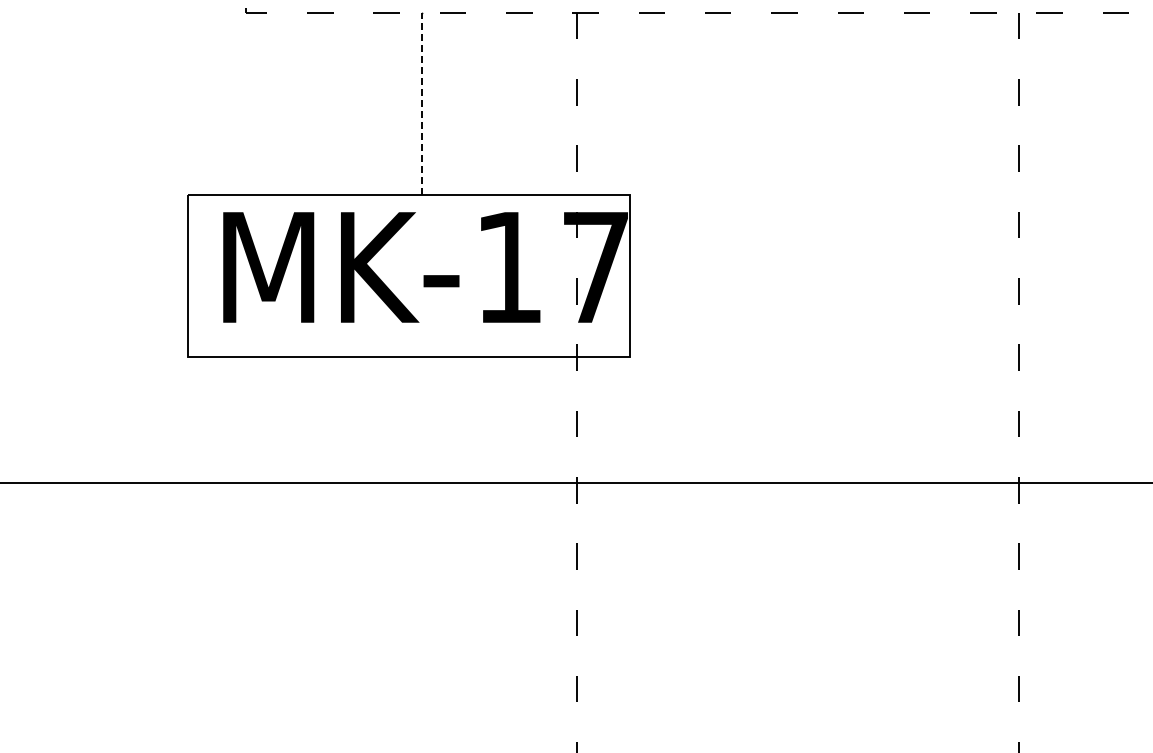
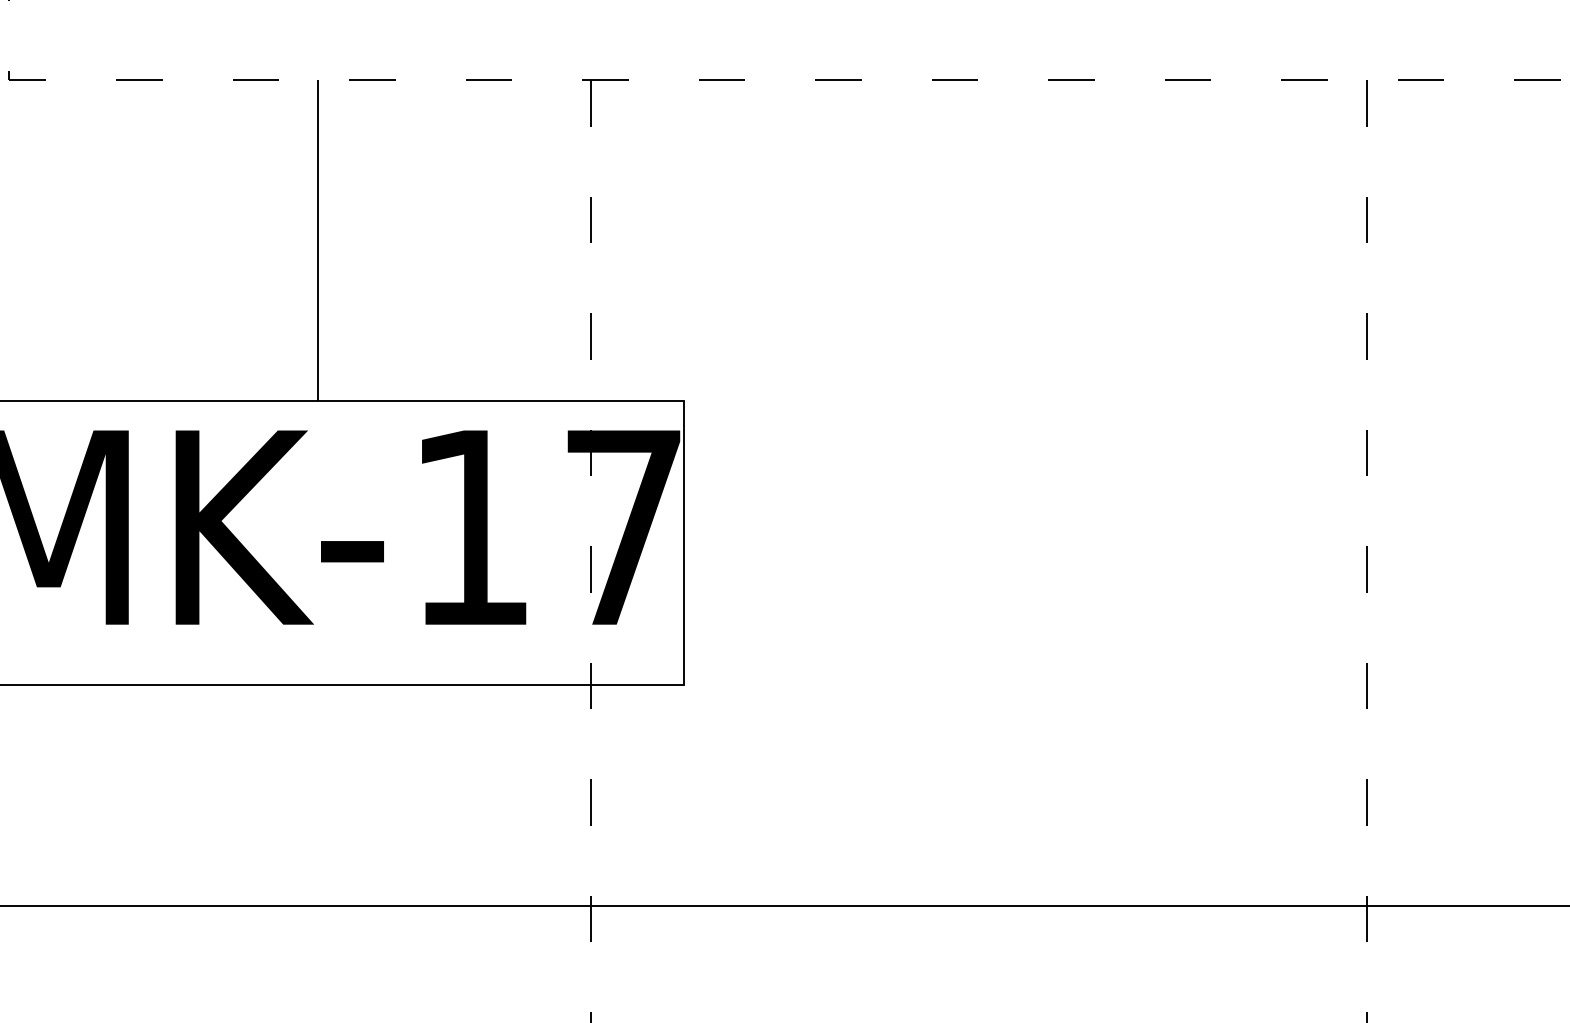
line: (421, 103) -> (317, 239), dashed -> solid

